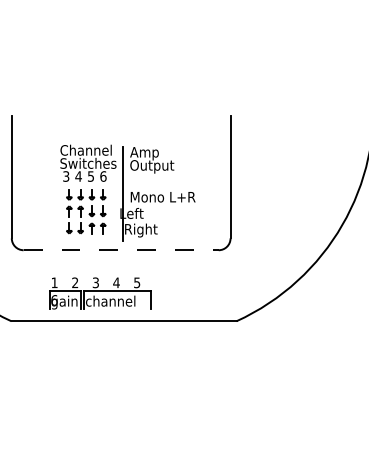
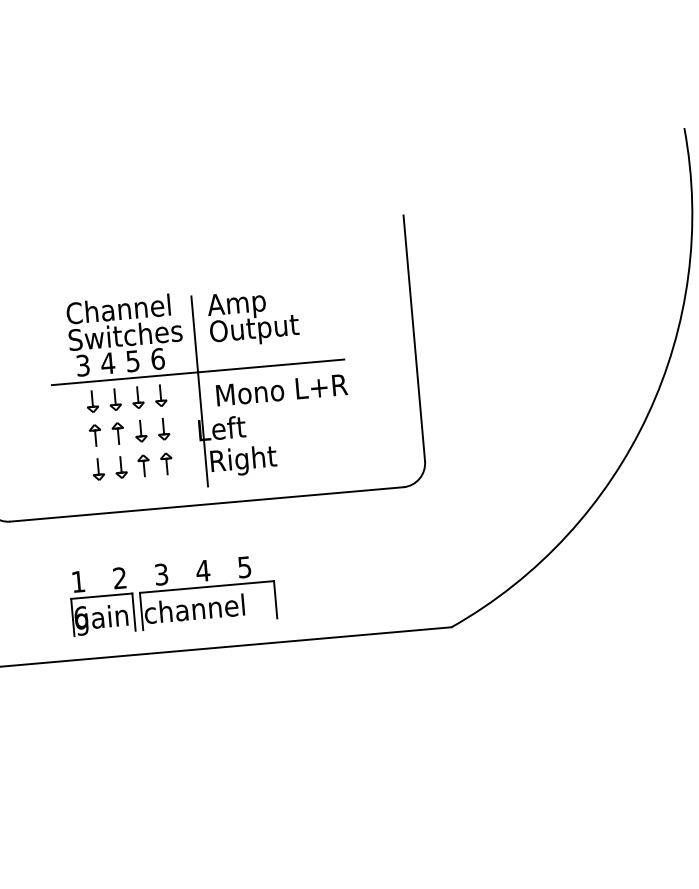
line: (122, 184) -> (197, 371), added
line: (121, 250) -> (207, 504), dashed -> solid

